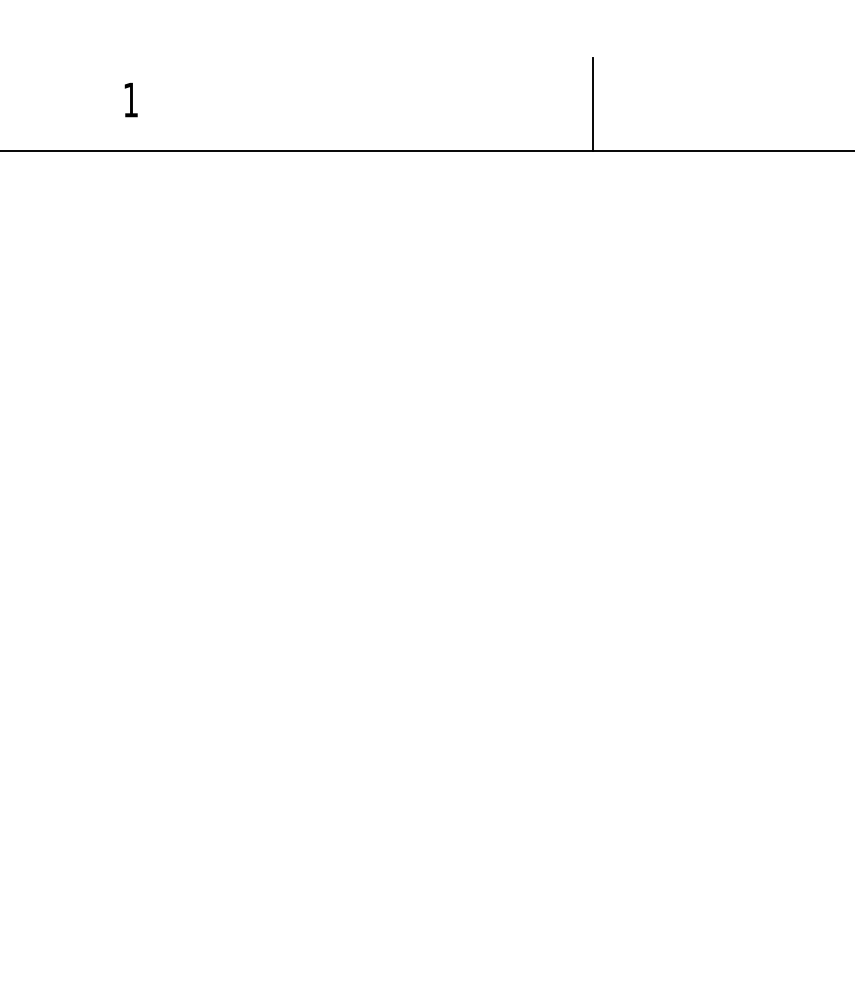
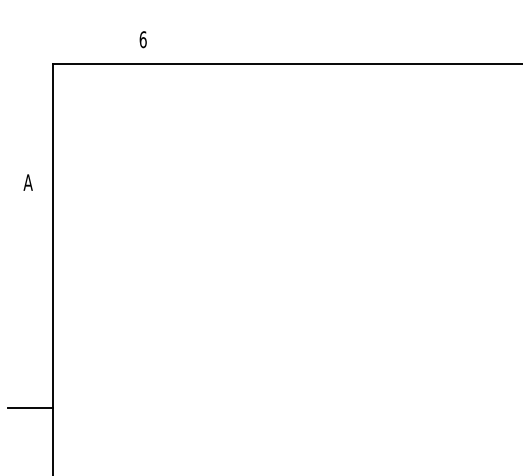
text: (129, 99) -> (142, 39), 1 -> 6
line: (592, 103) -> (365, 41), removed

